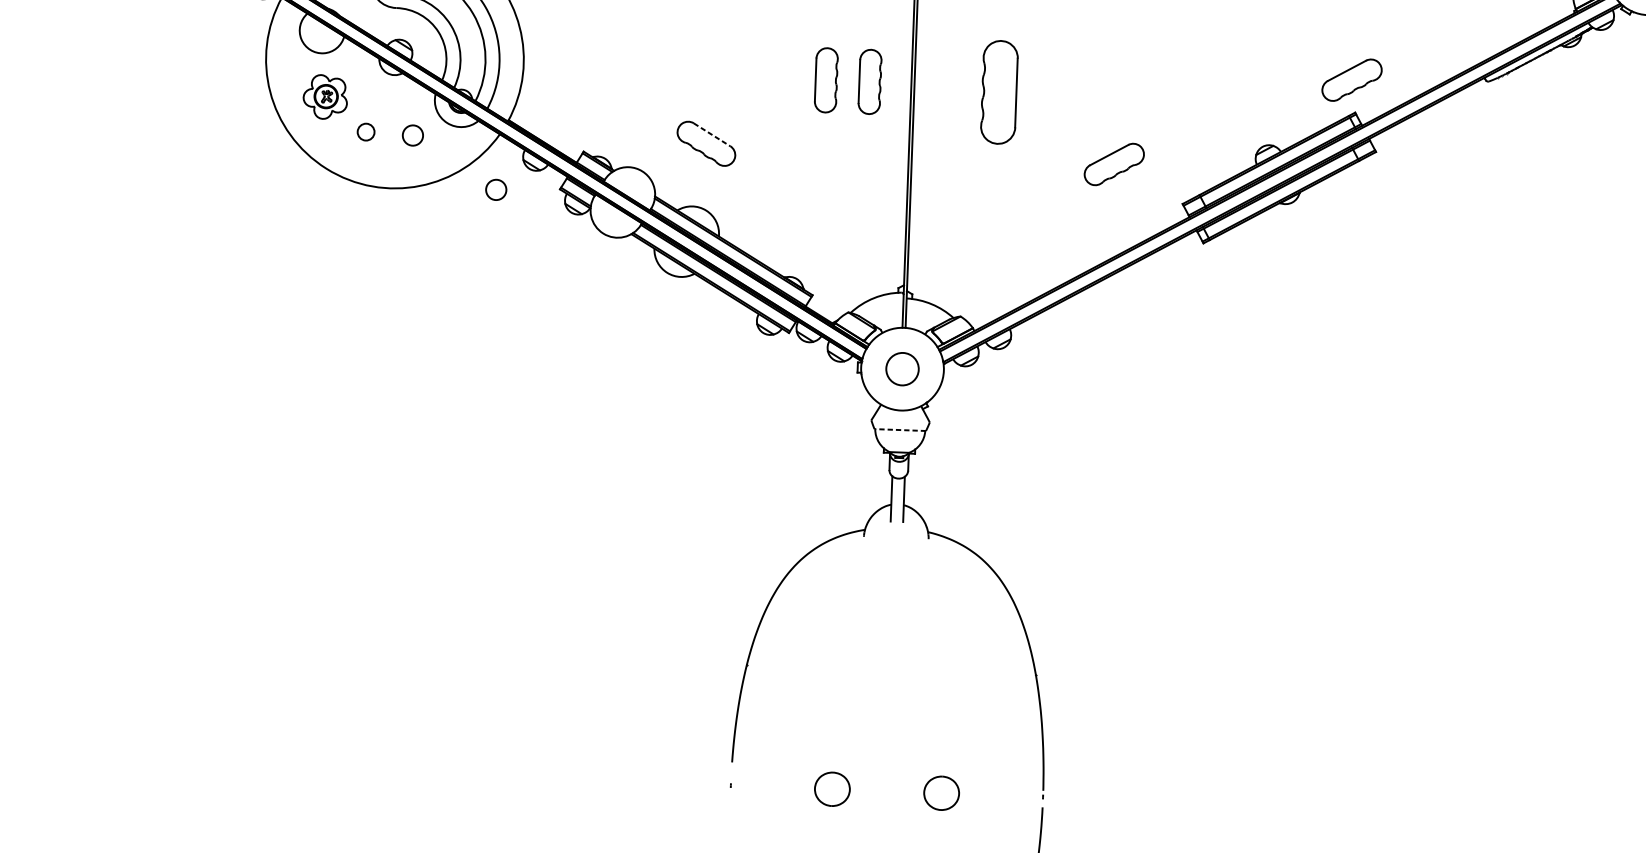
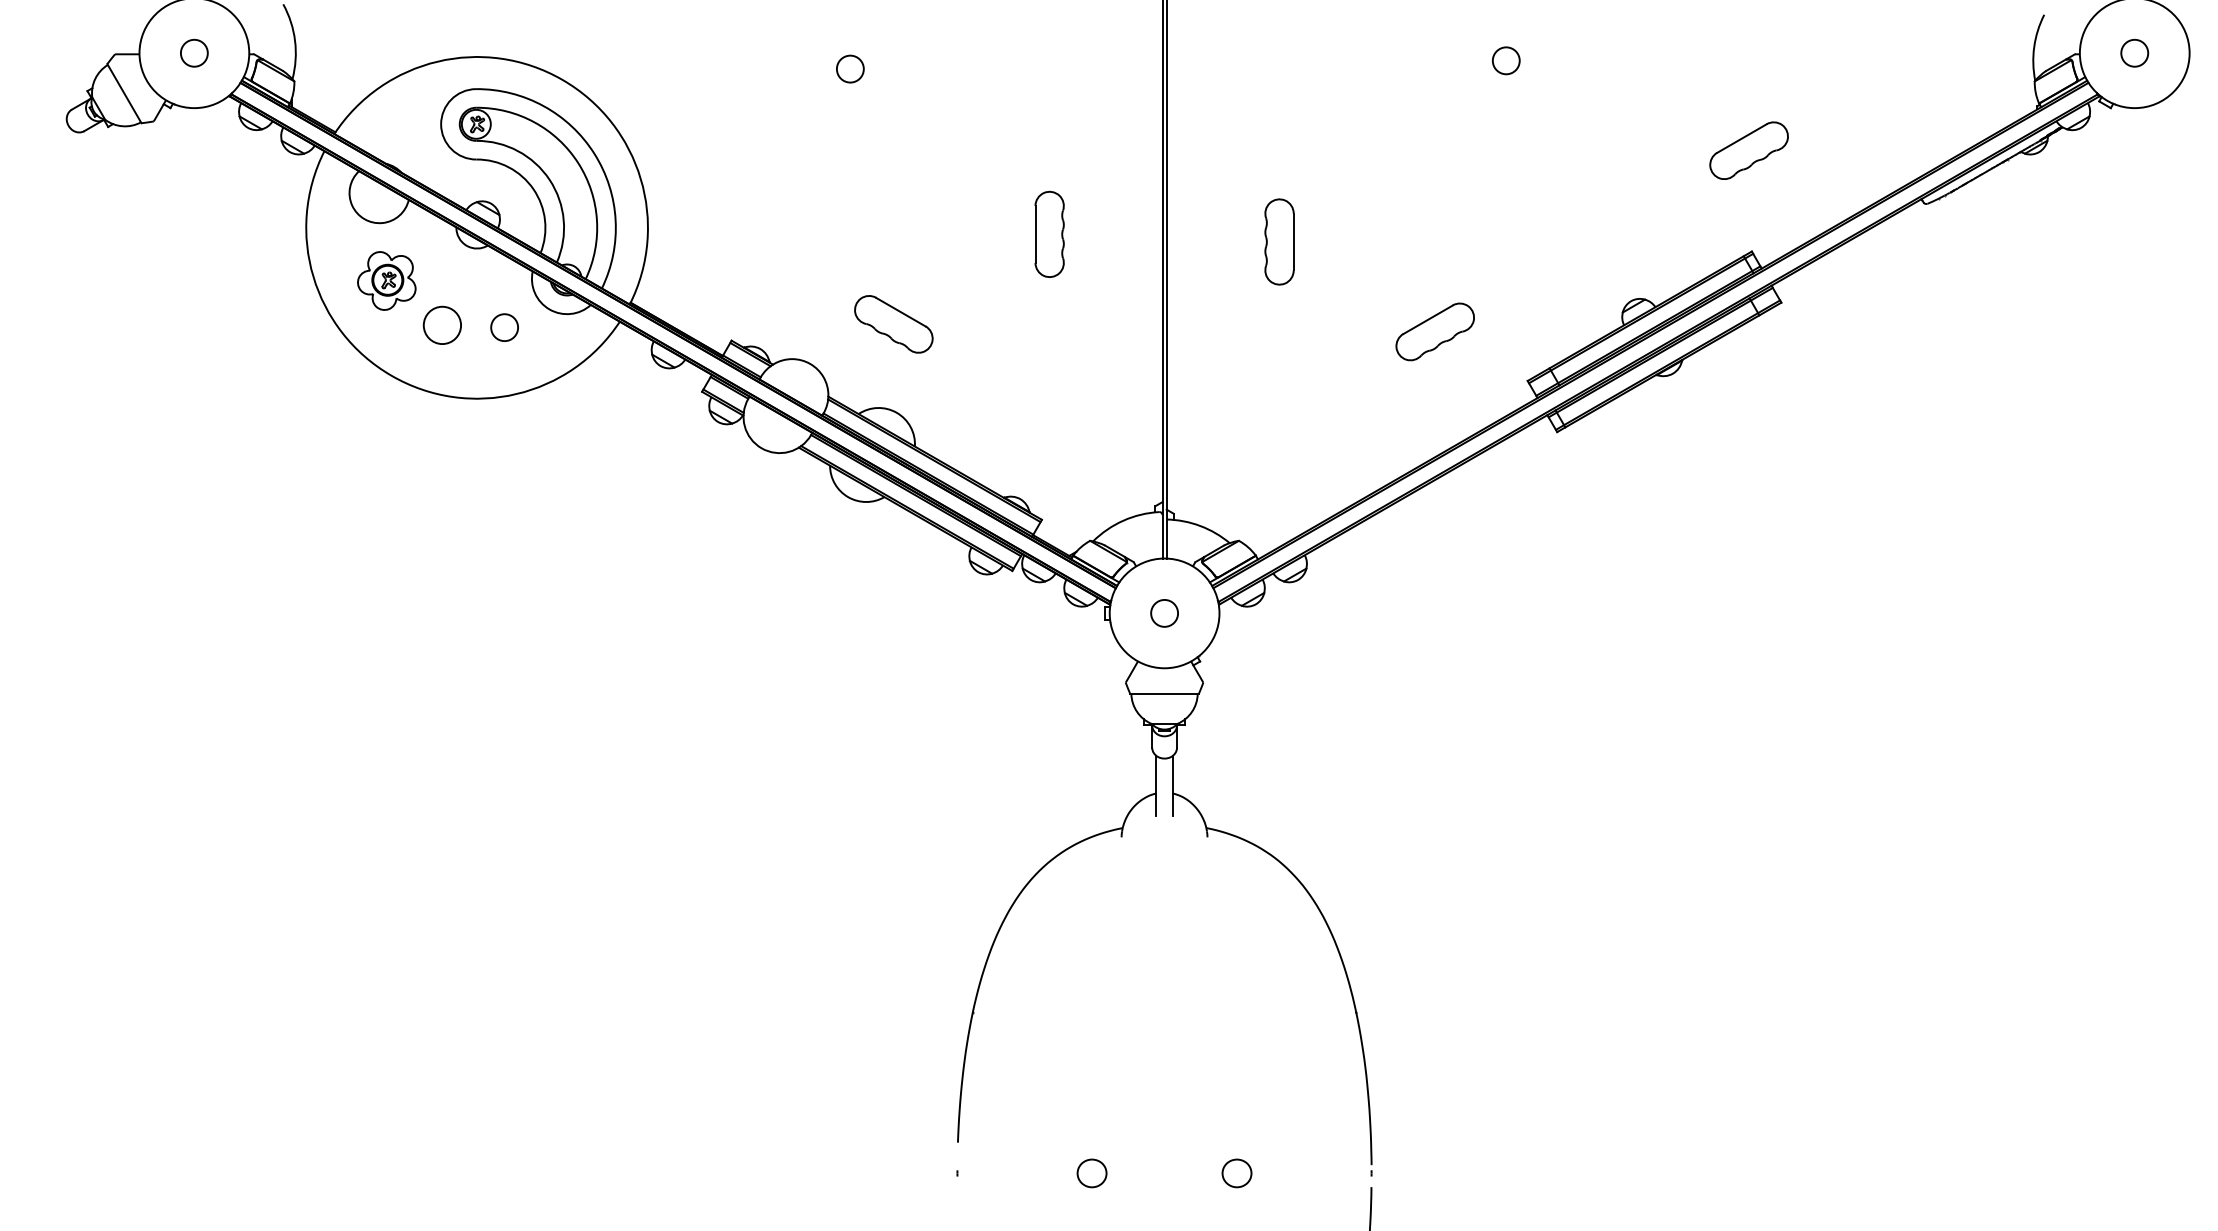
part: (1351, 80) -> (1748, 150), moved
part: (869, 81) -> (1107, 233), removed
part: (999, 92) -> (1279, 241), size x0.62
circle: (366, 132) -> (442, 325), size x1.67
line: (712, 135) -> (901, 312), dashed -> solid
circle: (496, 189) -> (617, 395), removed
circle: (902, 368) -> (1164, 612), size x0.62
line: (900, 430) -> (1164, 694), dashed -> solid
part: (831, 789) -> (1091, 1173), size x0.62
part: (941, 793) -> (1236, 1173), size x0.62

